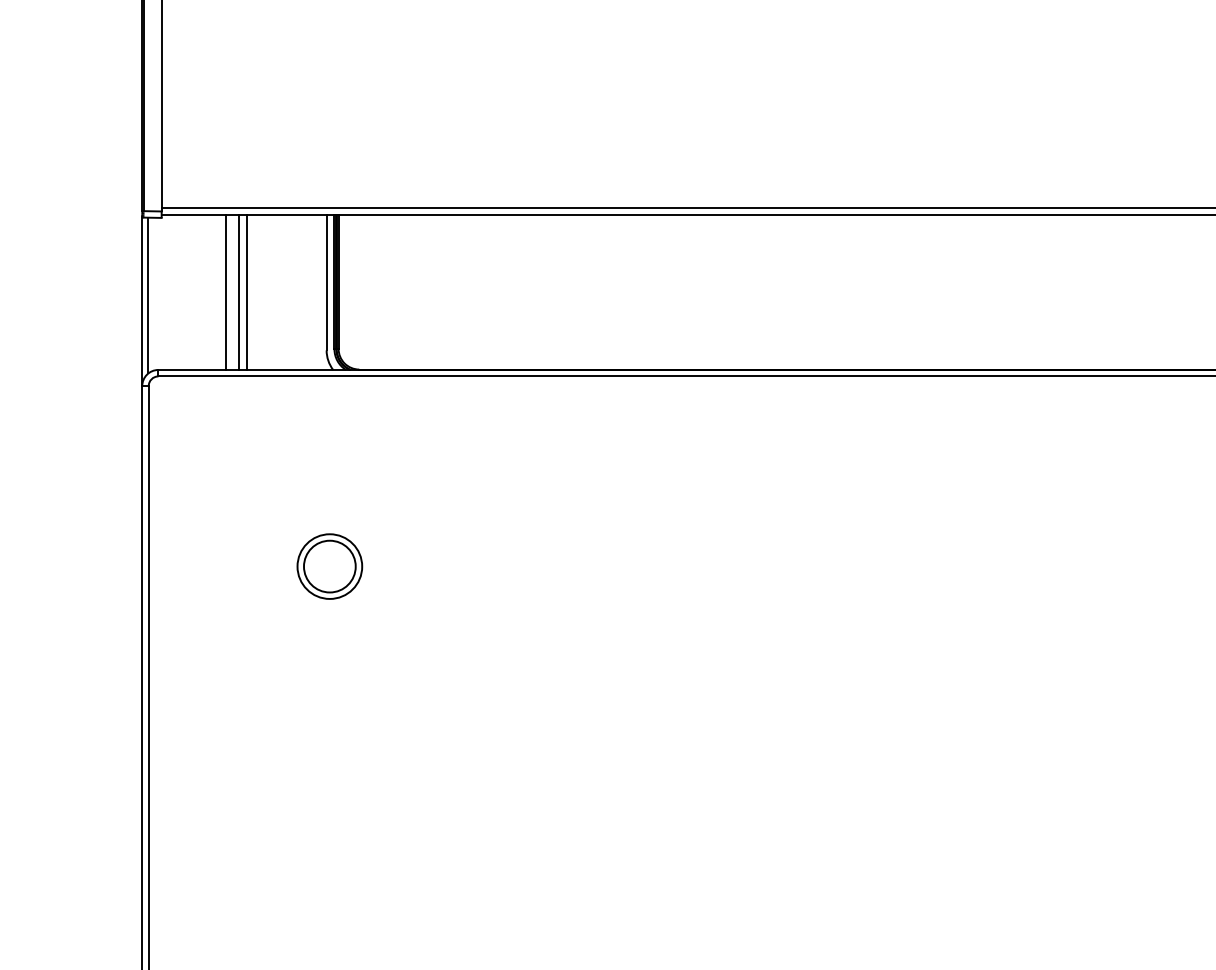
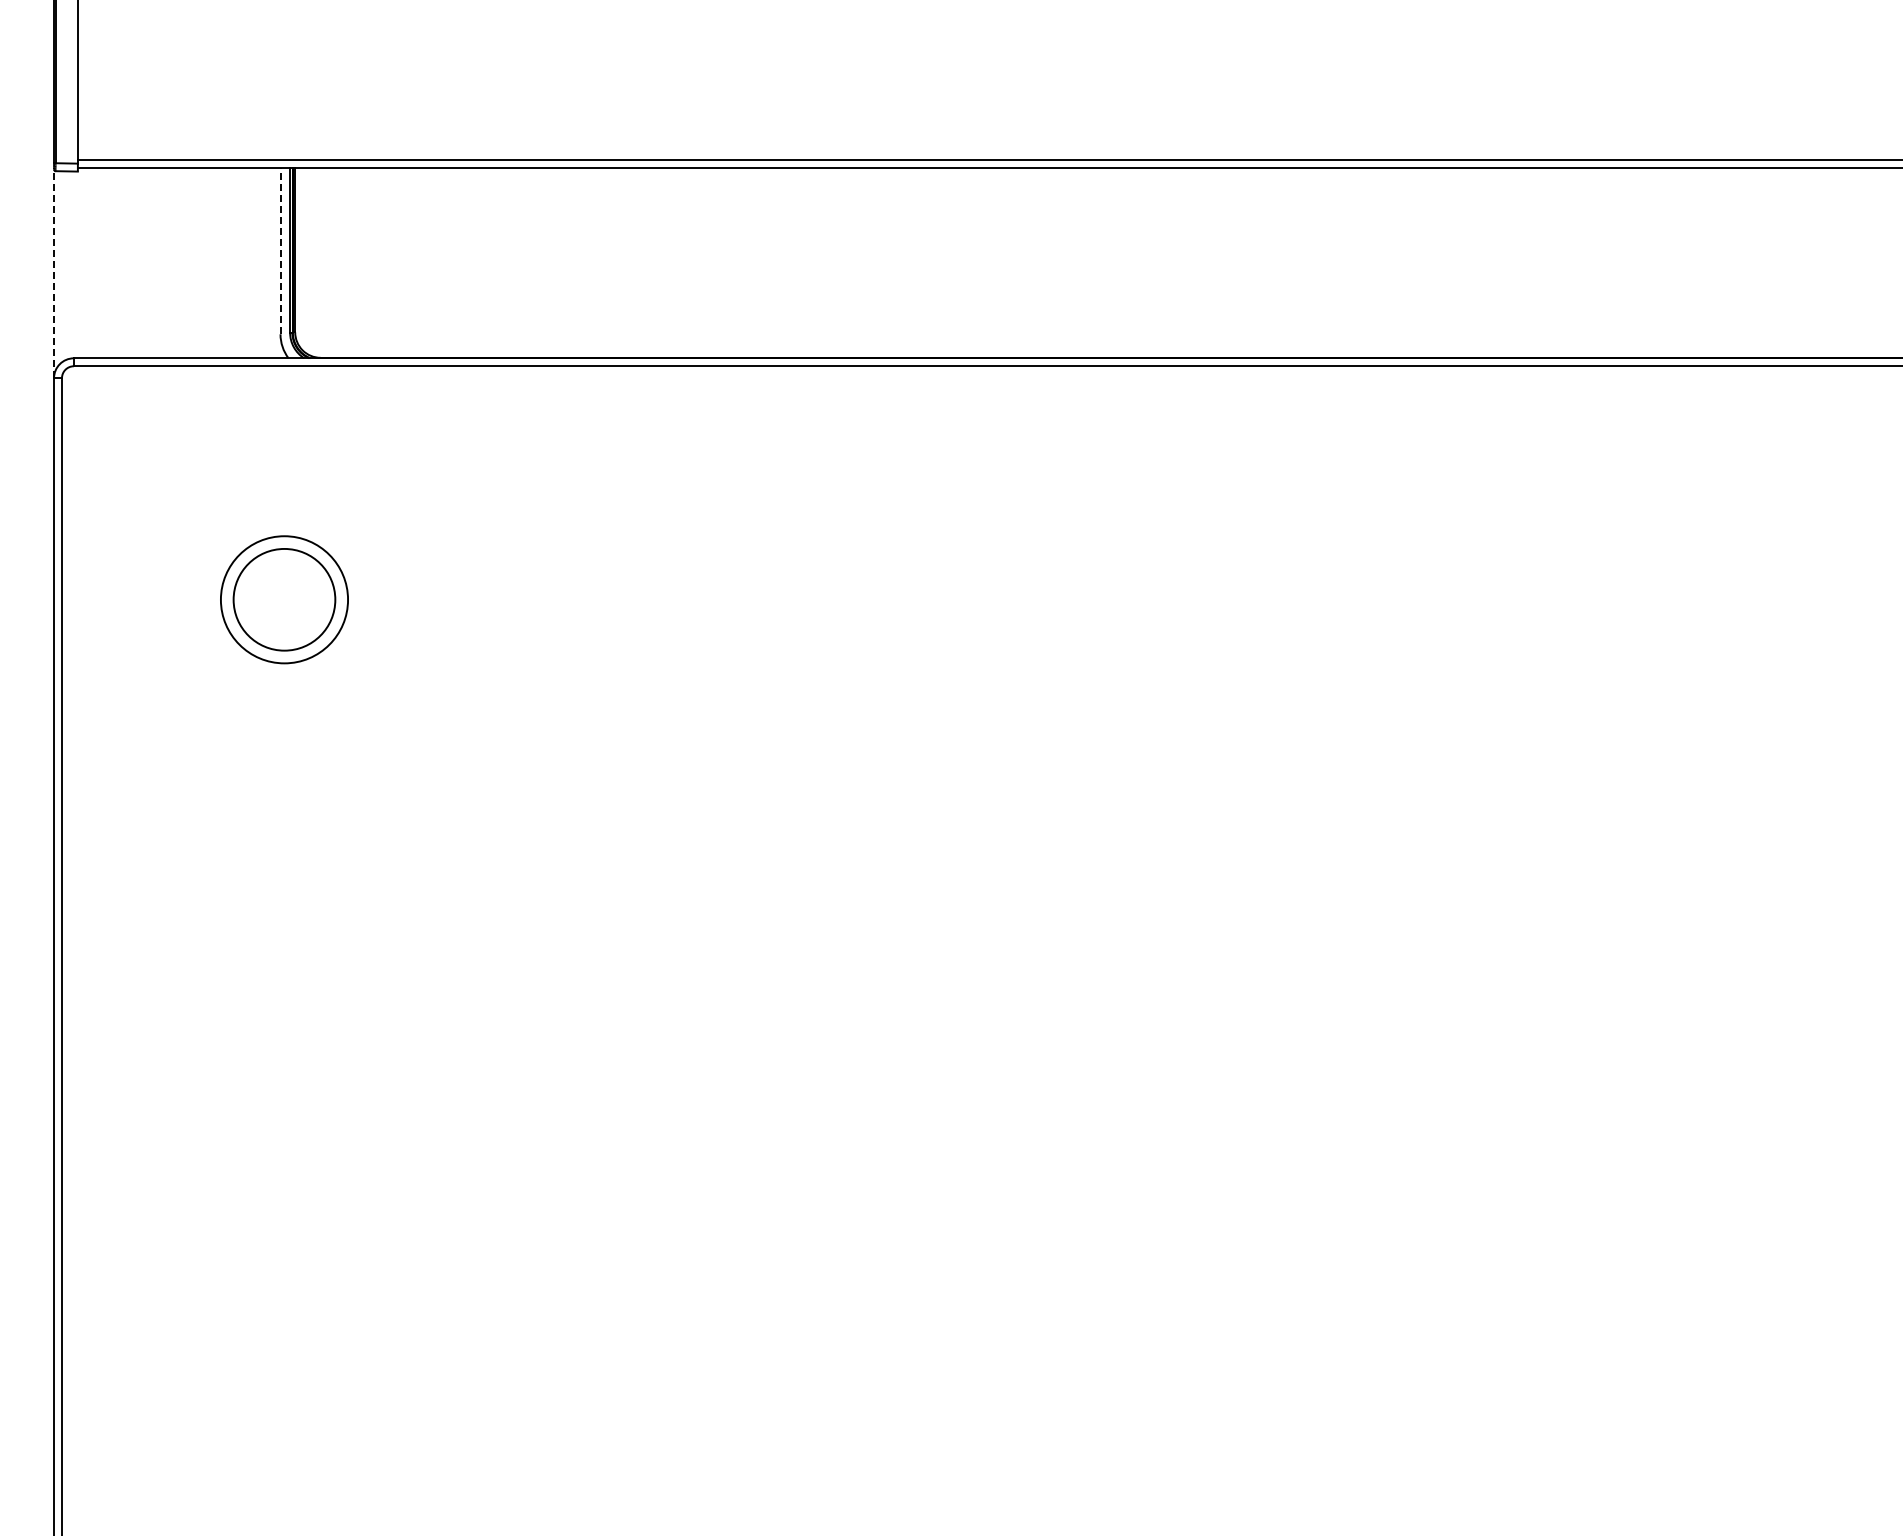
line: (326, 282) -> (280, 250), solid -> dashed
line: (226, 291) -> (157, 262), removed
line: (239, 291) -> (173, 262), removed
line: (246, 291) -> (182, 262), removed
line: (148, 295) -> (61, 266), removed
line: (142, 301) -> (54, 274), solid -> dashed
part: (329, 566) -> (284, 599), size x1.6

